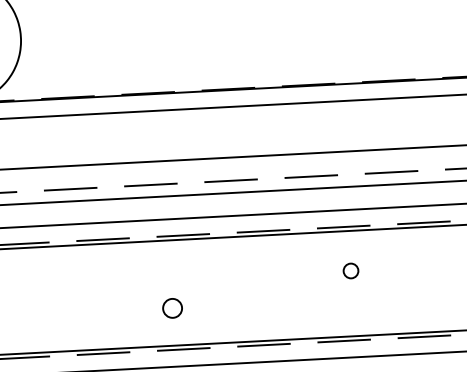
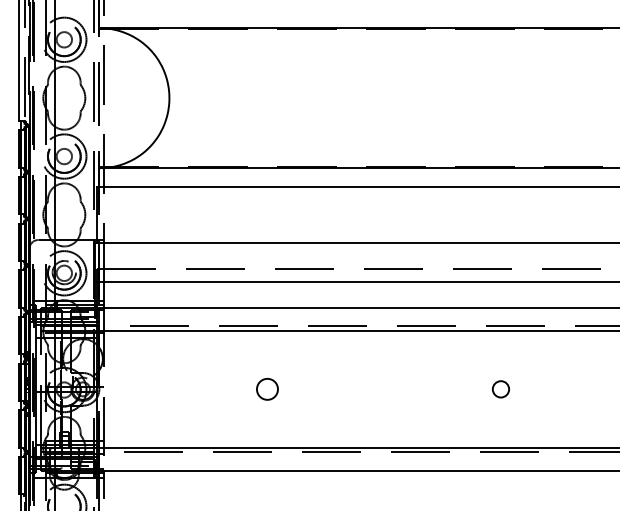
circle: (350, 271) -> (500, 389), moved
circle: (172, 308) -> (267, 389), moved

